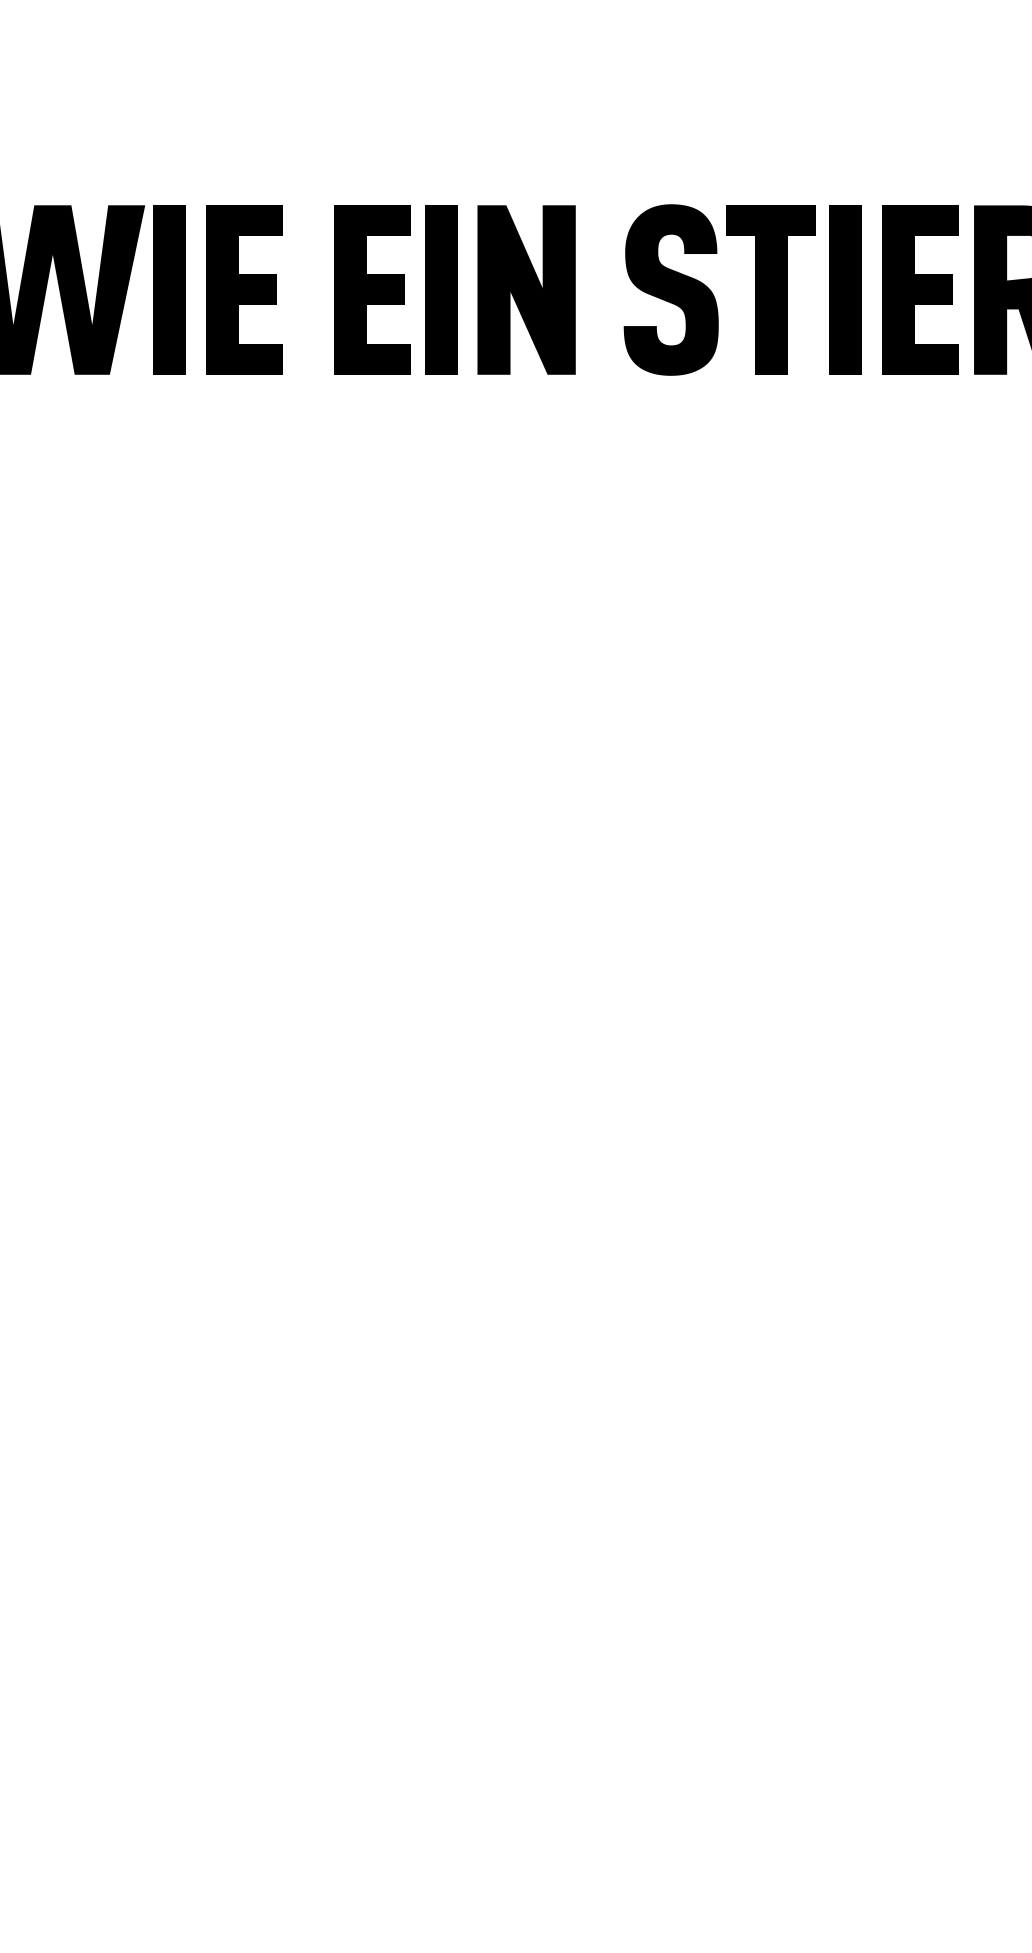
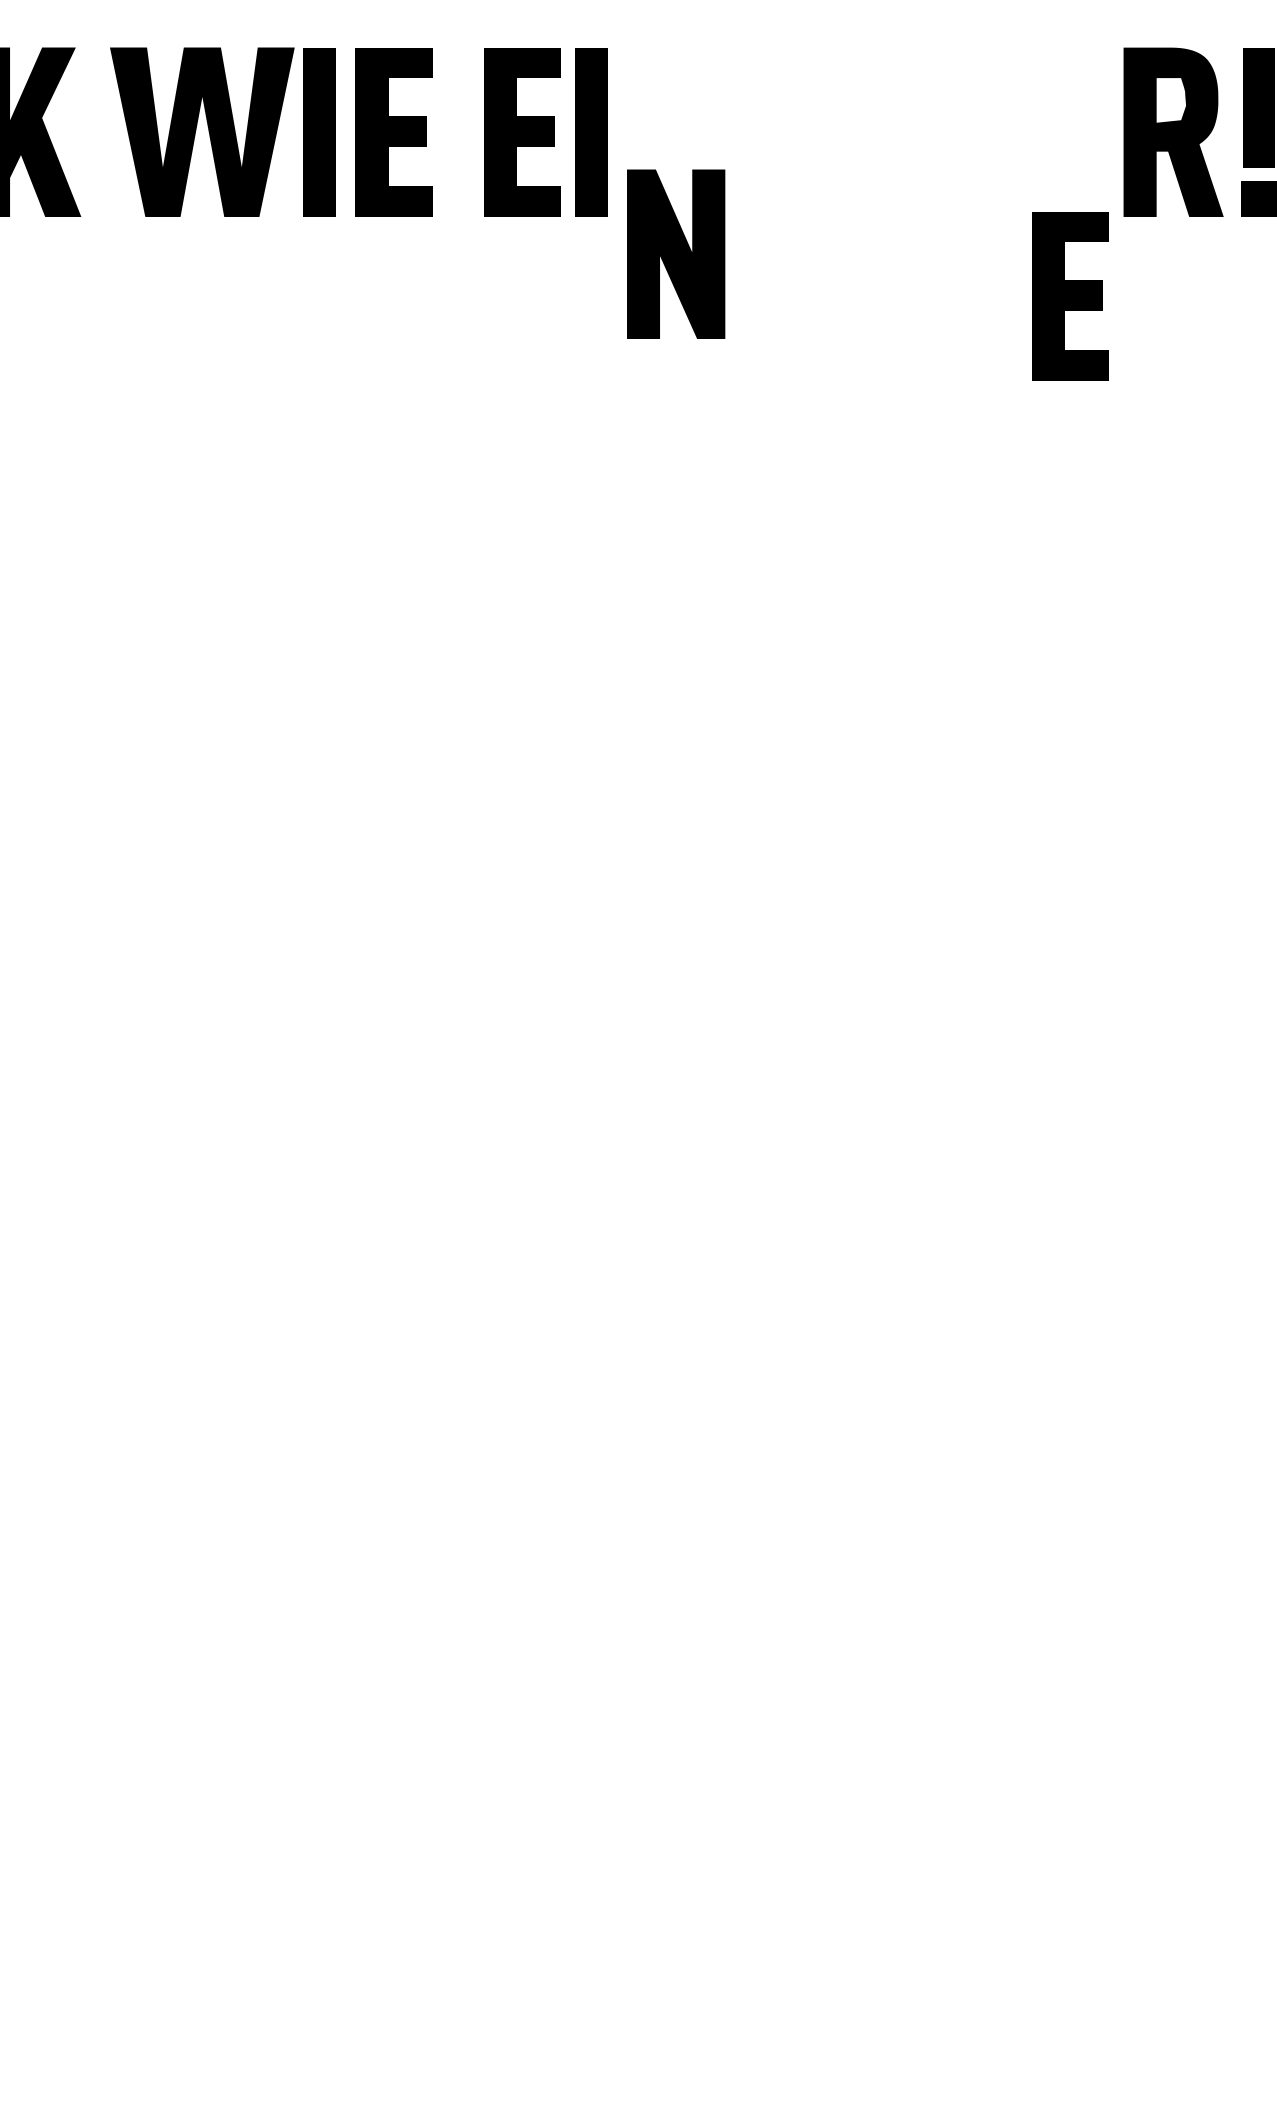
part: (526, 289) -> (676, 253), moved
fill: (670, 290) -> (820, 132), removed
part: (770, 290) -> (920, 132), removed
fill: (844, 290) -> (994, 132), removed
part: (920, 290) -> (1070, 296), moved

